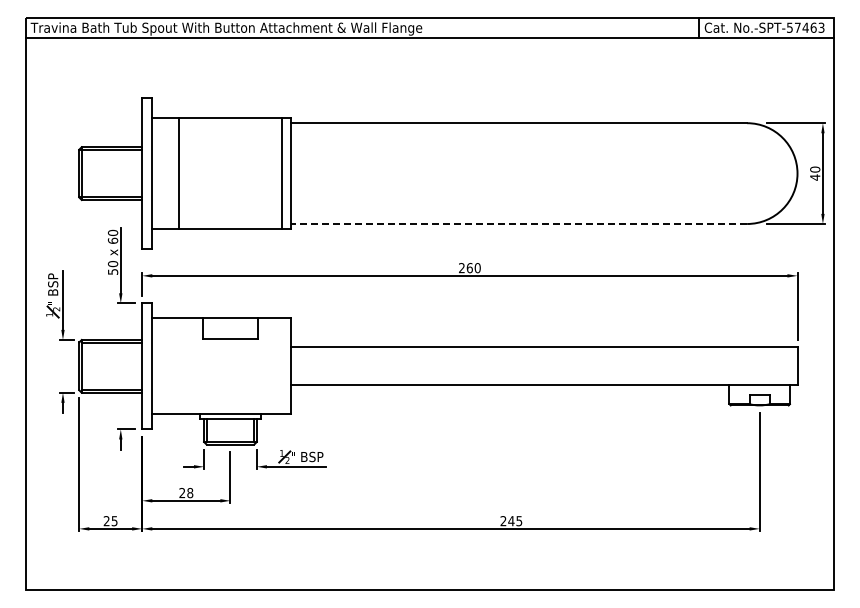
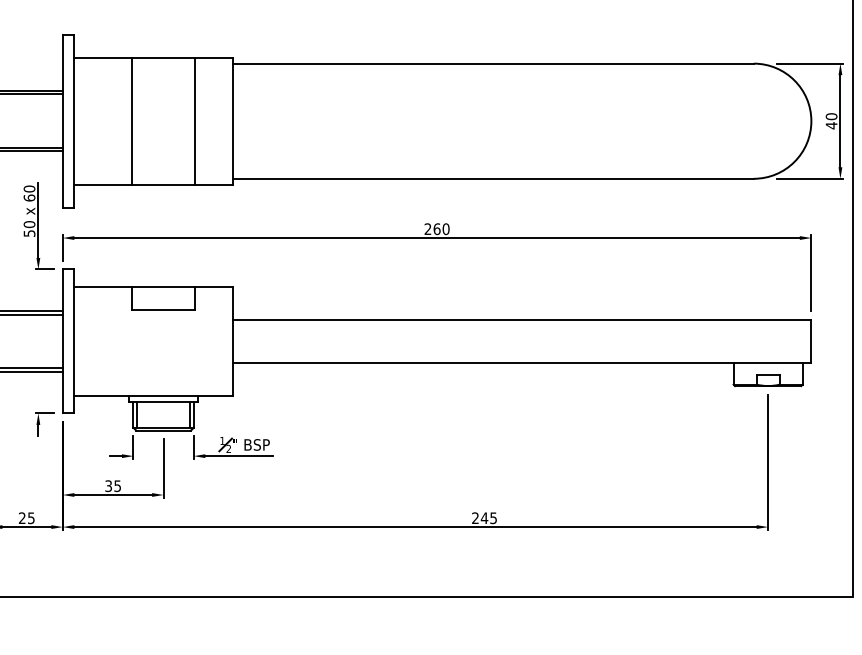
line: (178, 173) -> (131, 121), moved
line: (282, 173) -> (195, 121), moved
line: (518, 224) -> (492, 179), dashed -> solid
text: (186, 493) -> (113, 486), 28 -> 35

